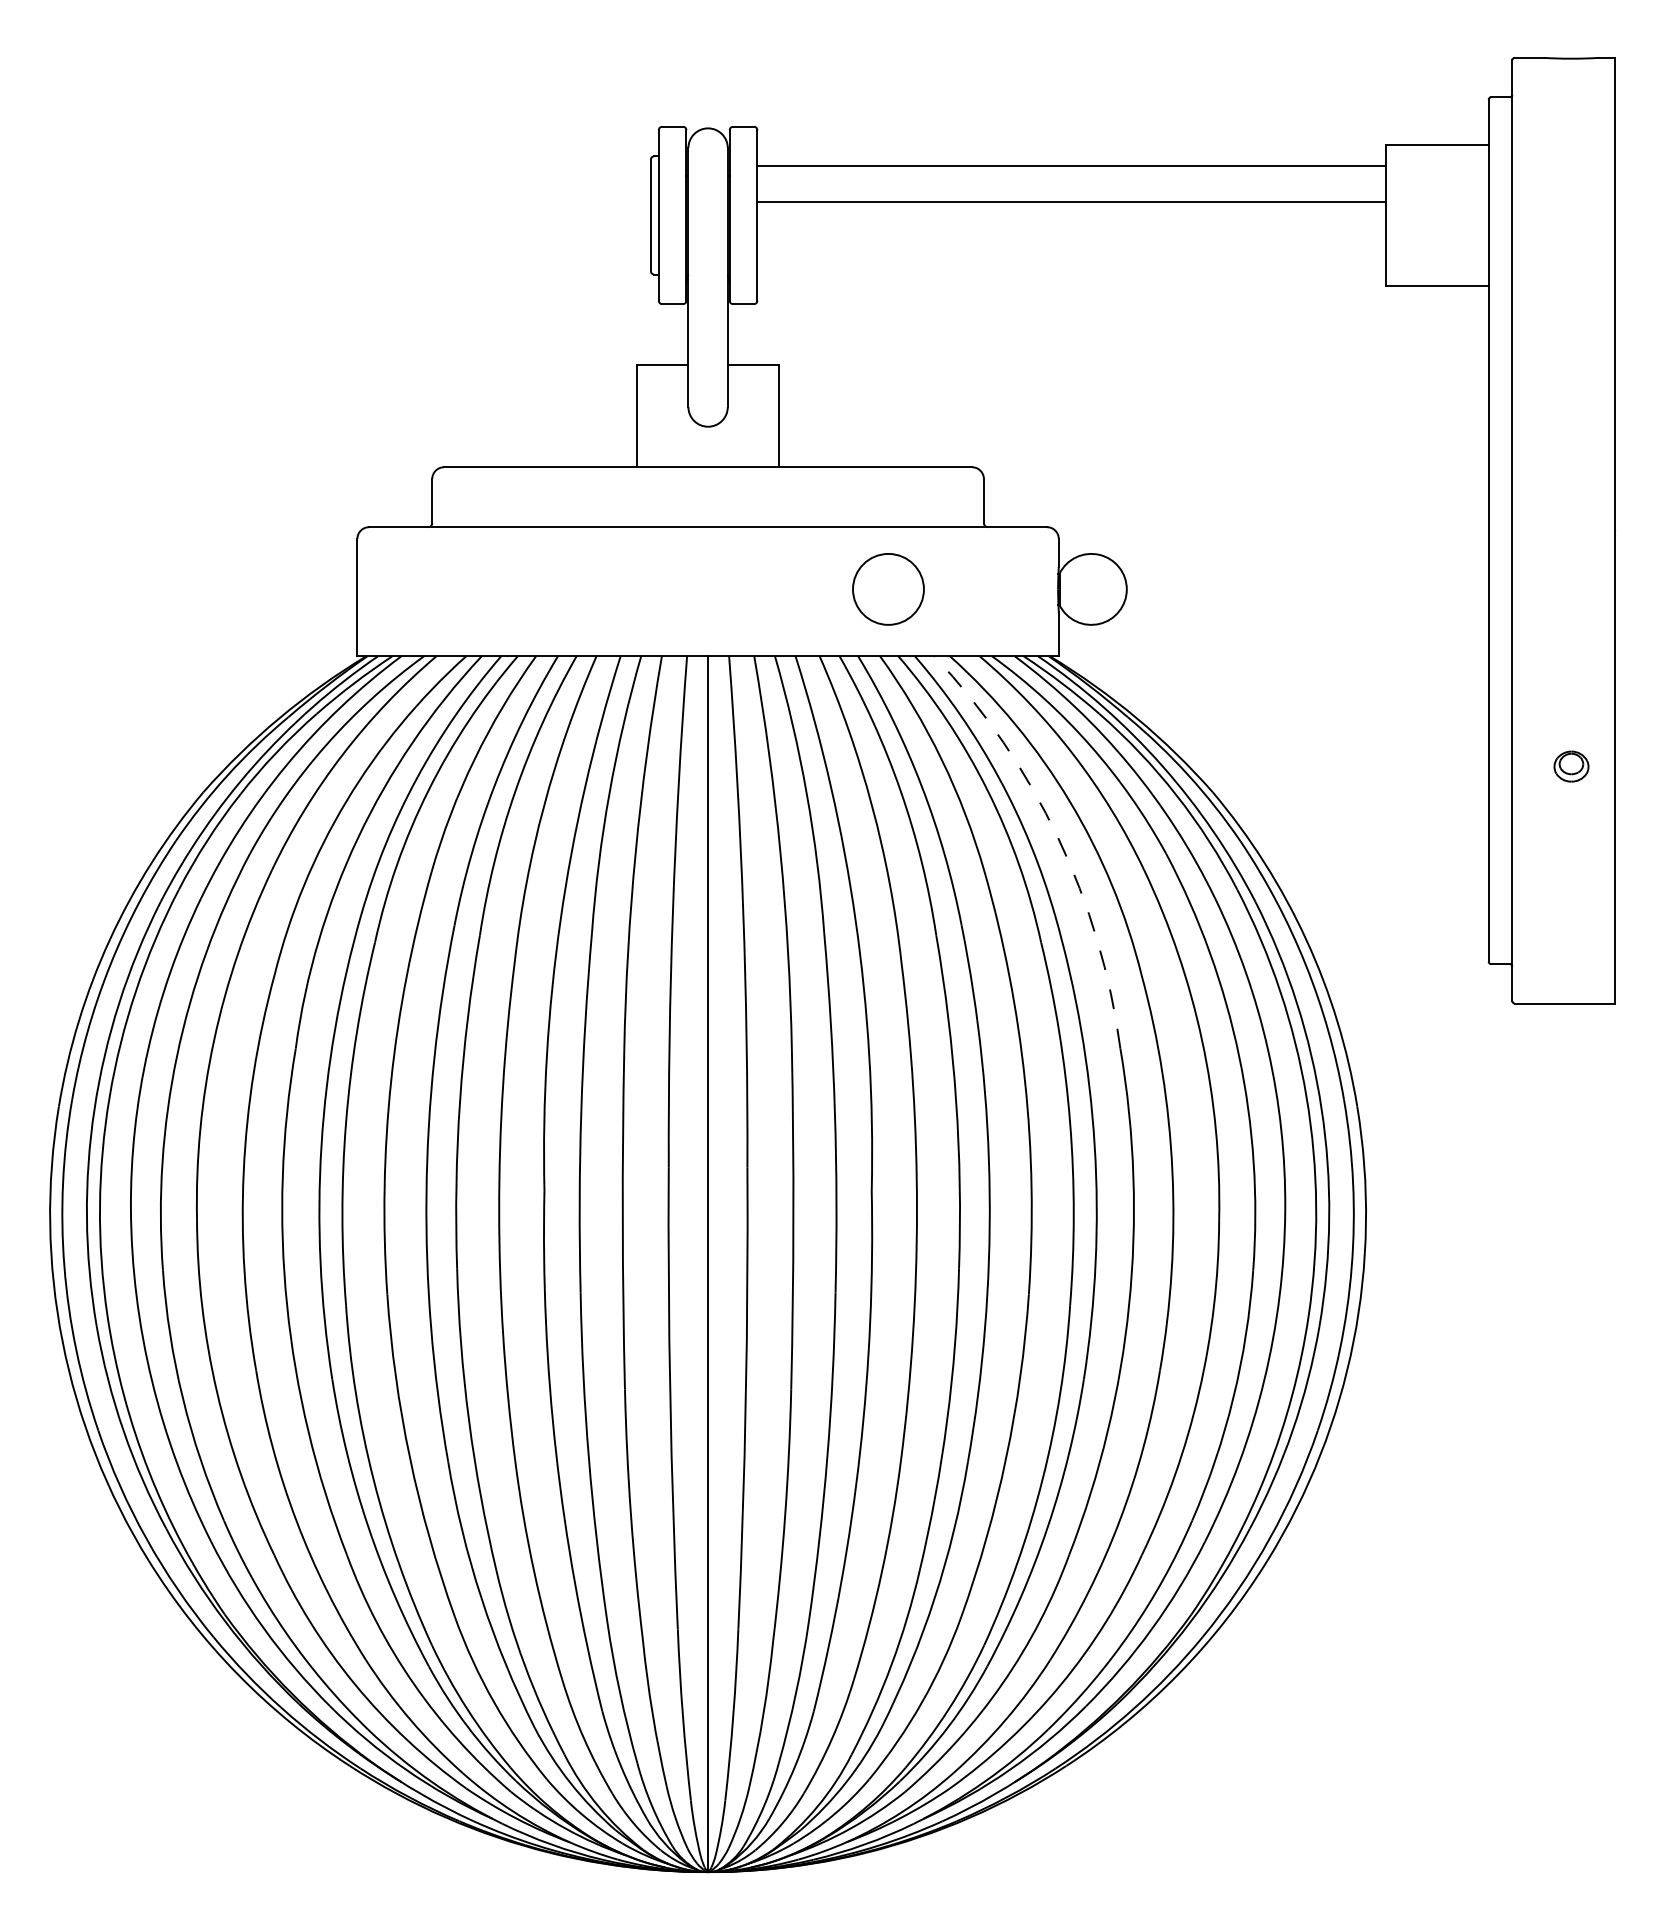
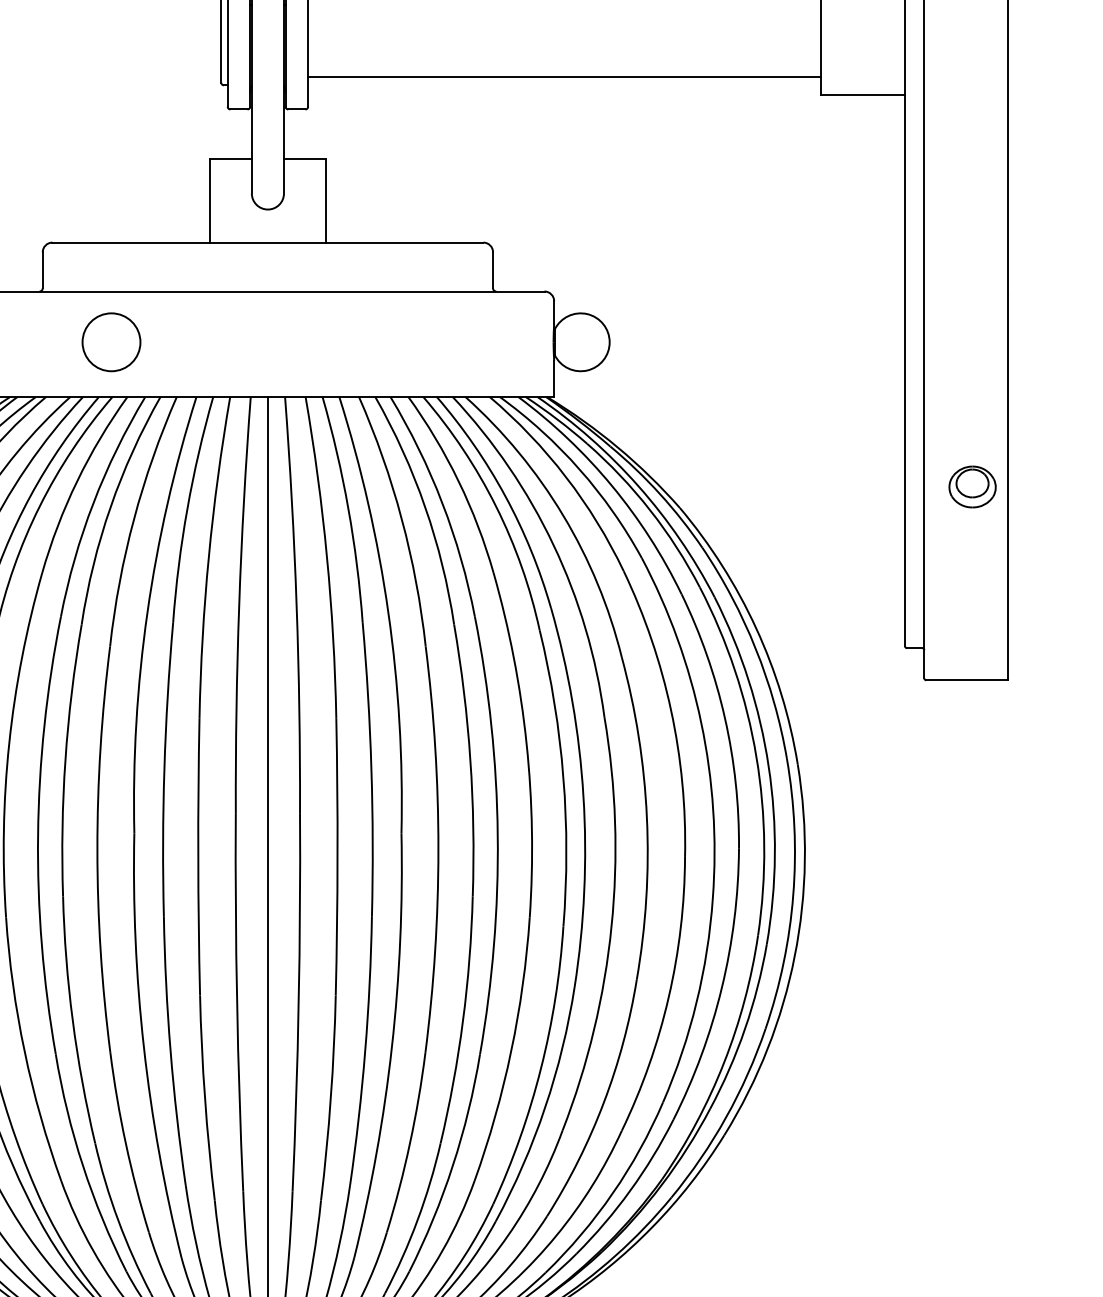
line: (1071, 201) -> (564, 77), moved
circle: (888, 589) -> (111, 342), moved
part: (1571, 766) -> (972, 486), size x1.67
arc: (1058, 837) -> (553, 544), dashed -> solid

